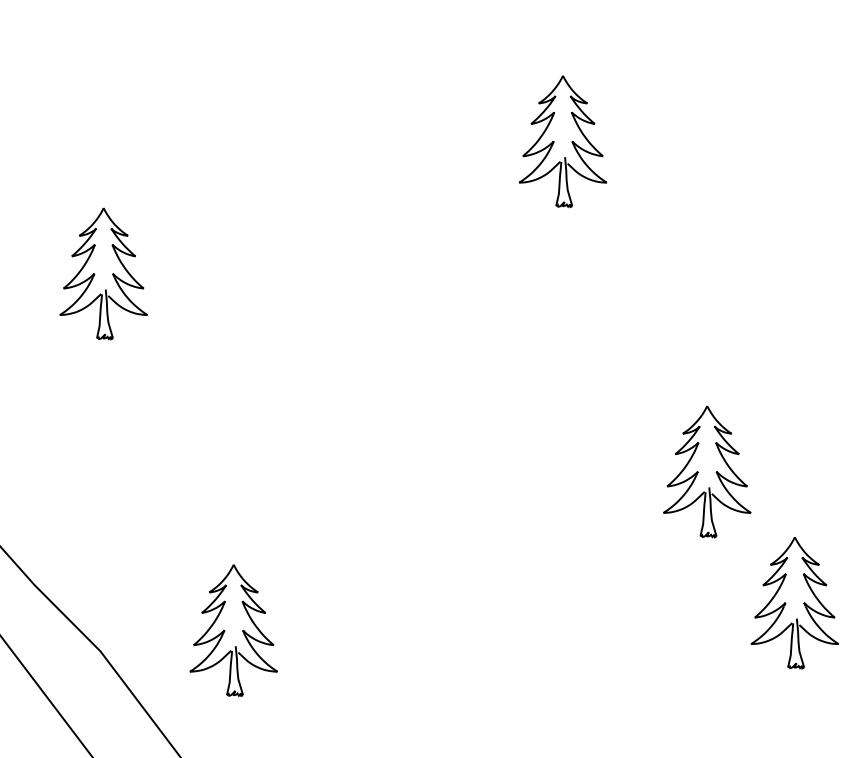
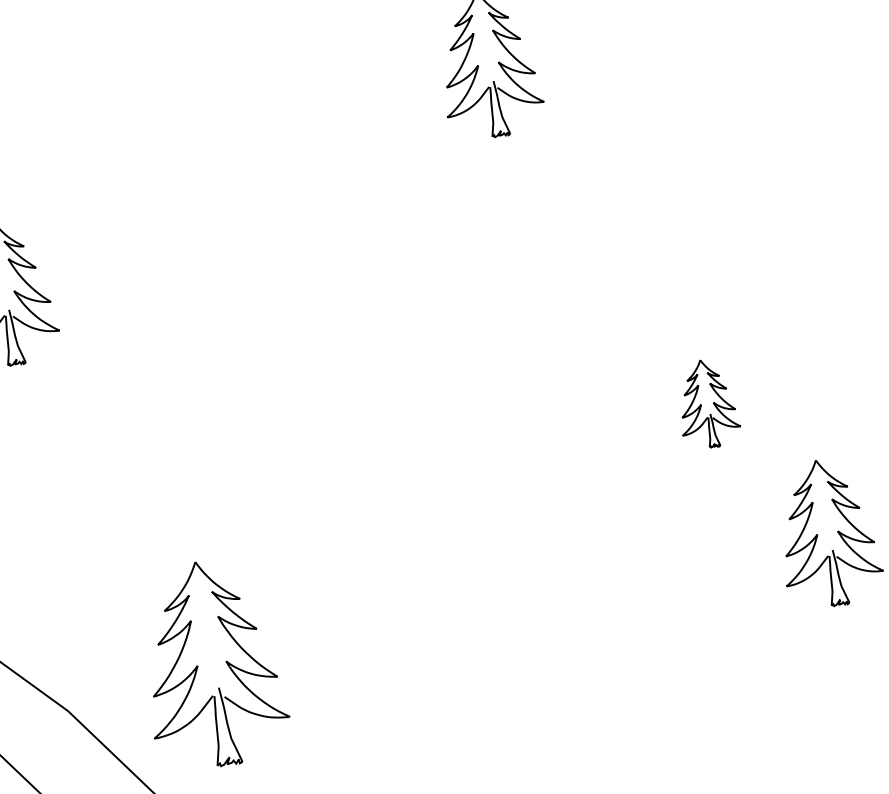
part: (707, 471) -> (707, 403), size x0.6
part: (233, 630) -> (211, 664), size x1.4

